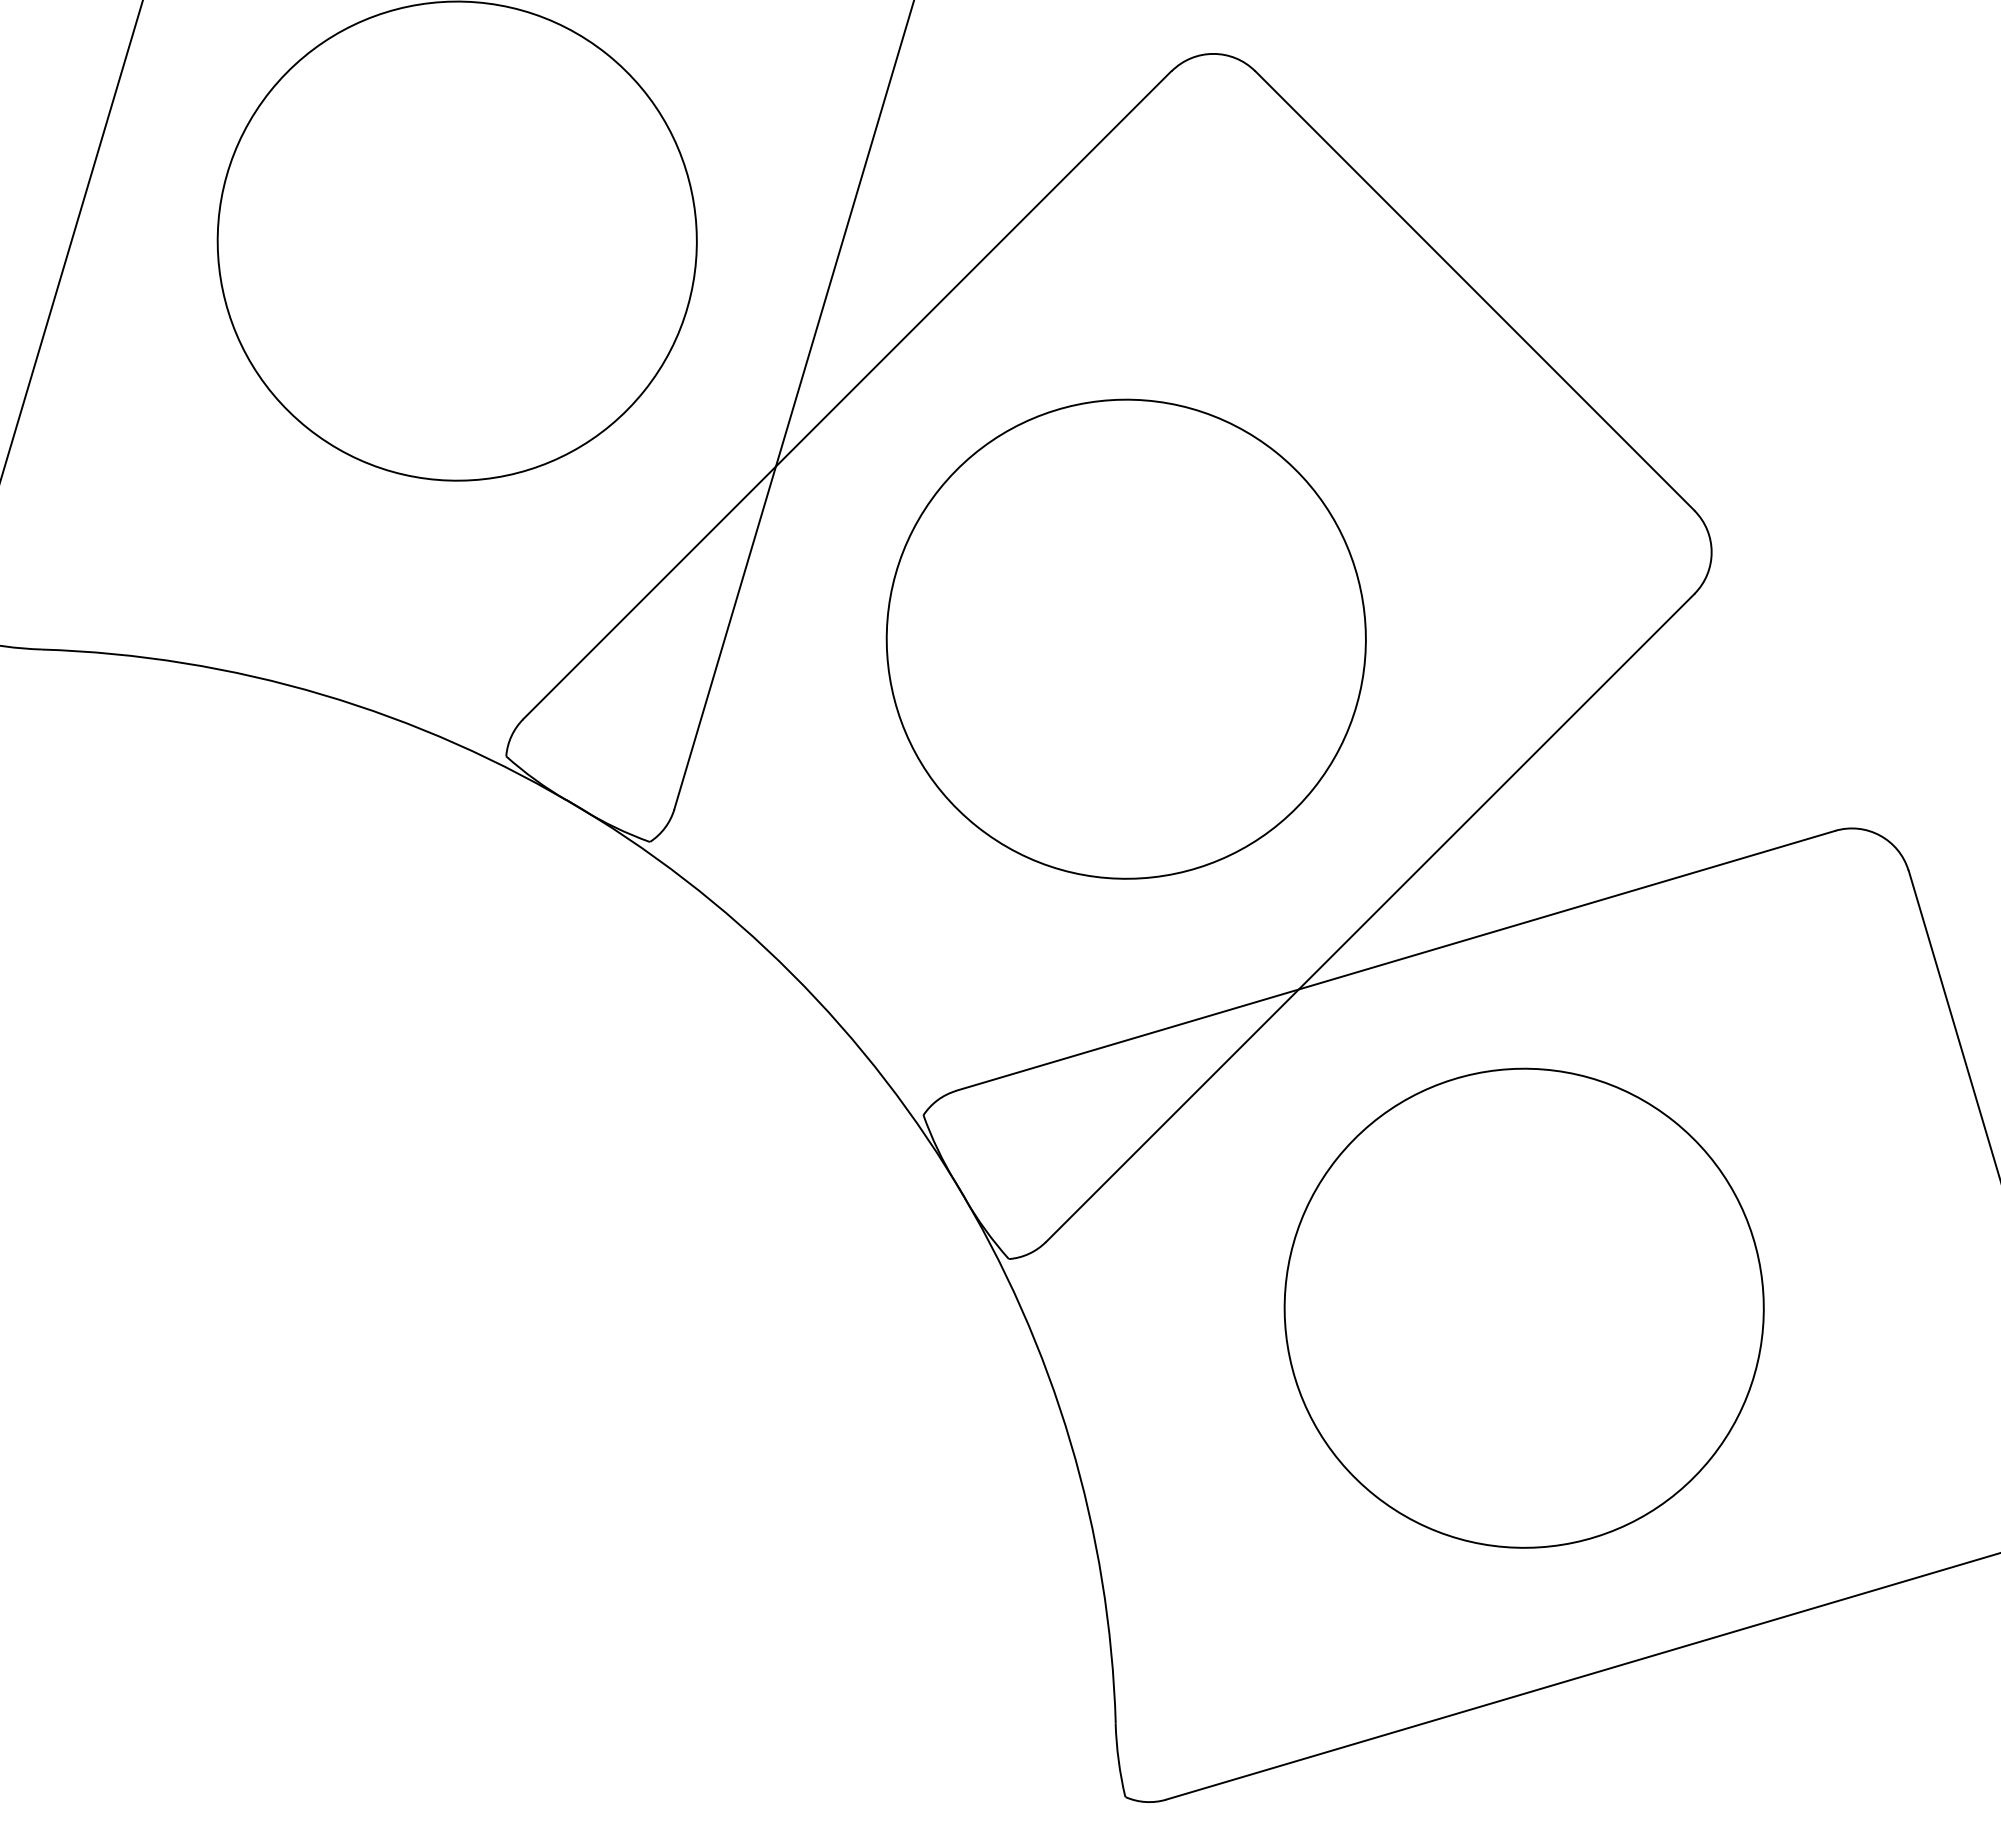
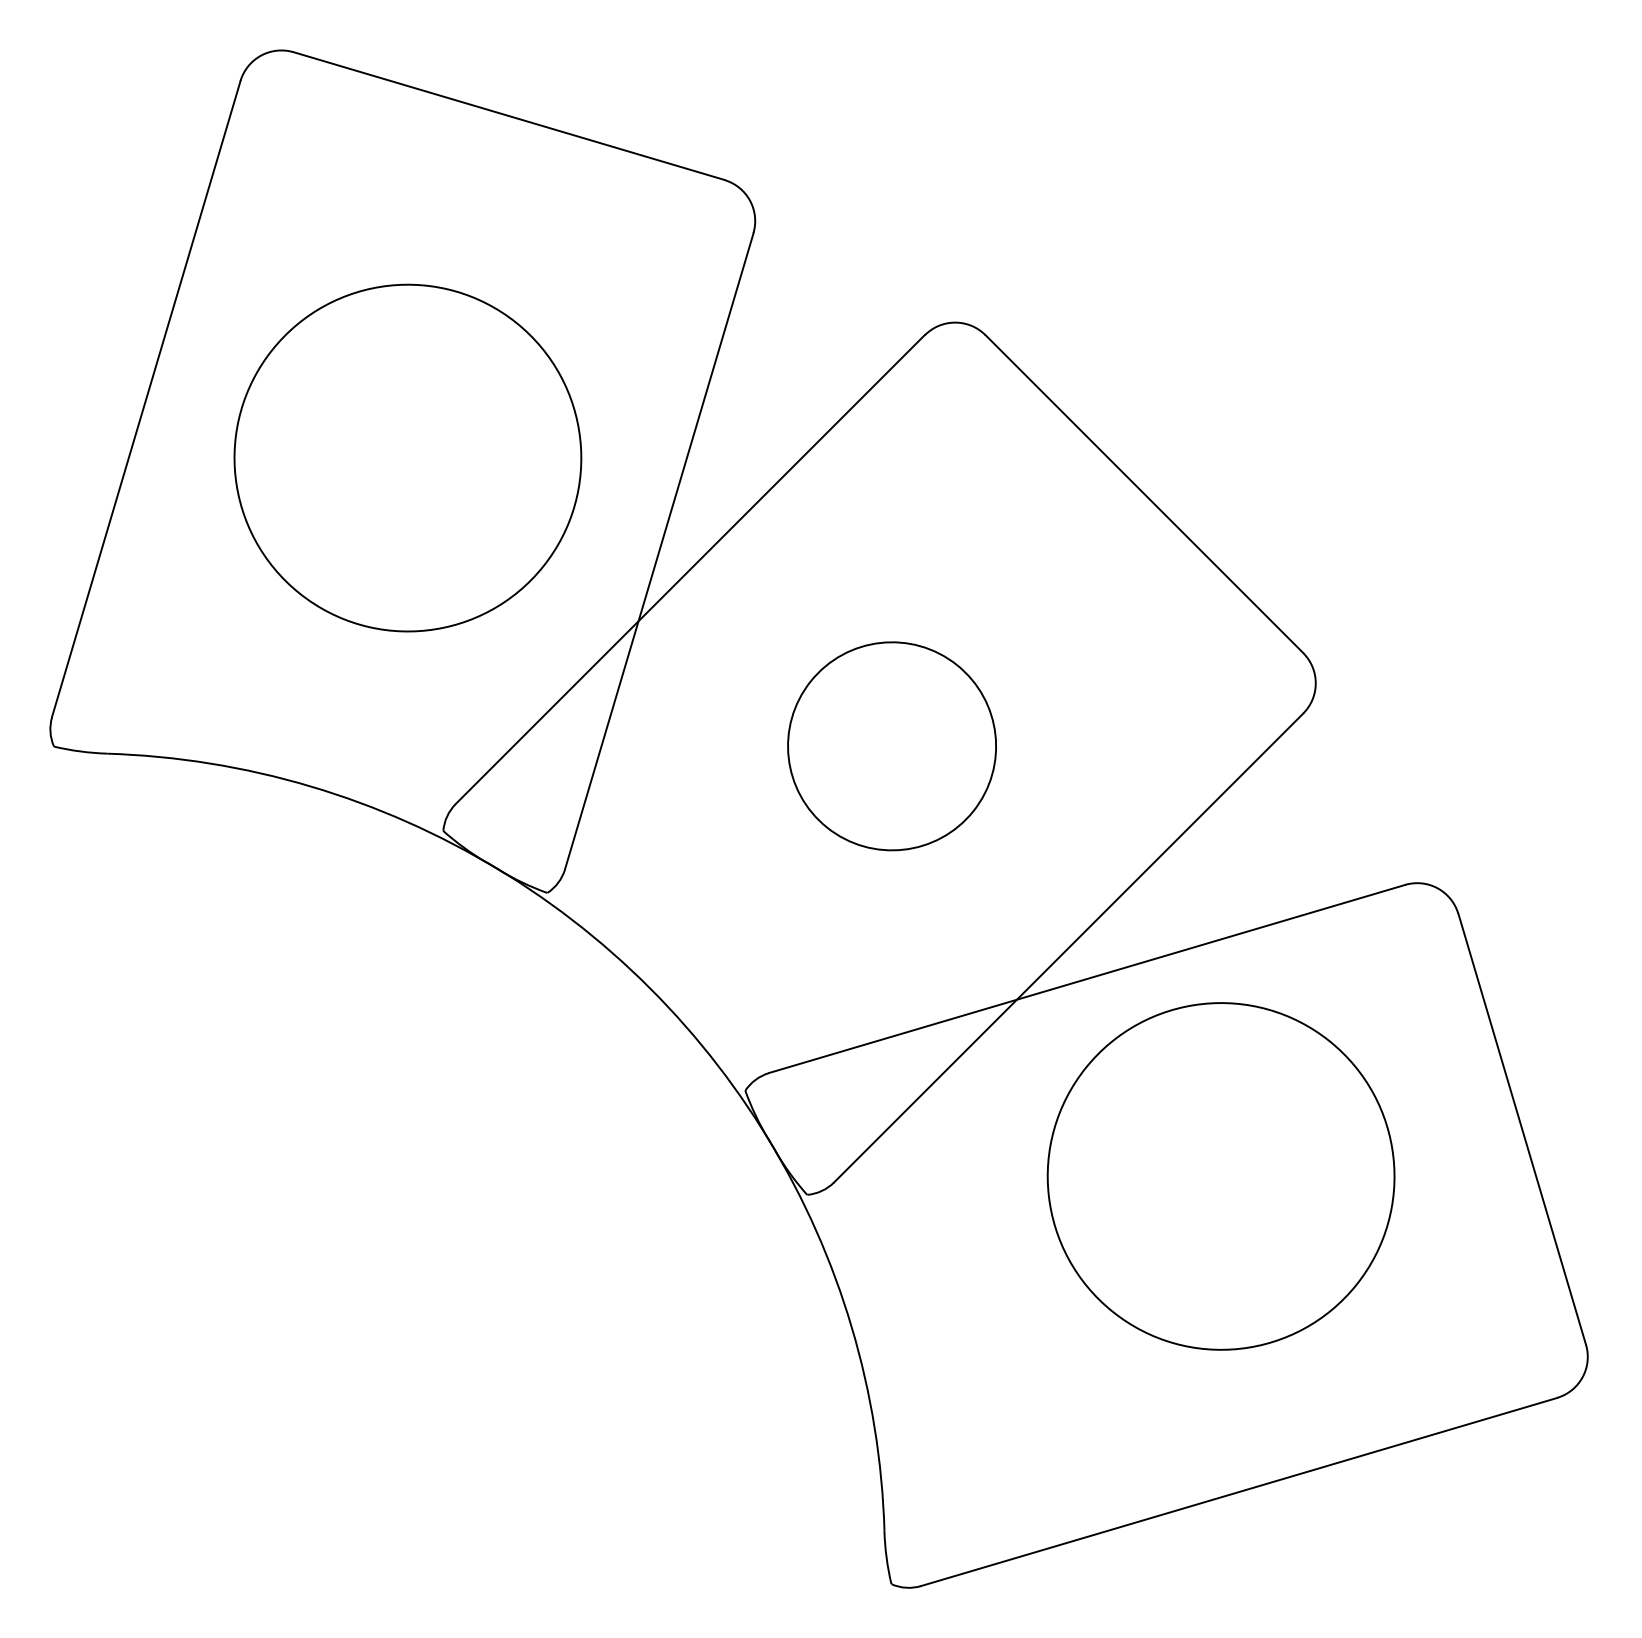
part: (1125, 639) -> (891, 746), size x0.6
part: (1523, 1308) -> (1220, 1176), moved

